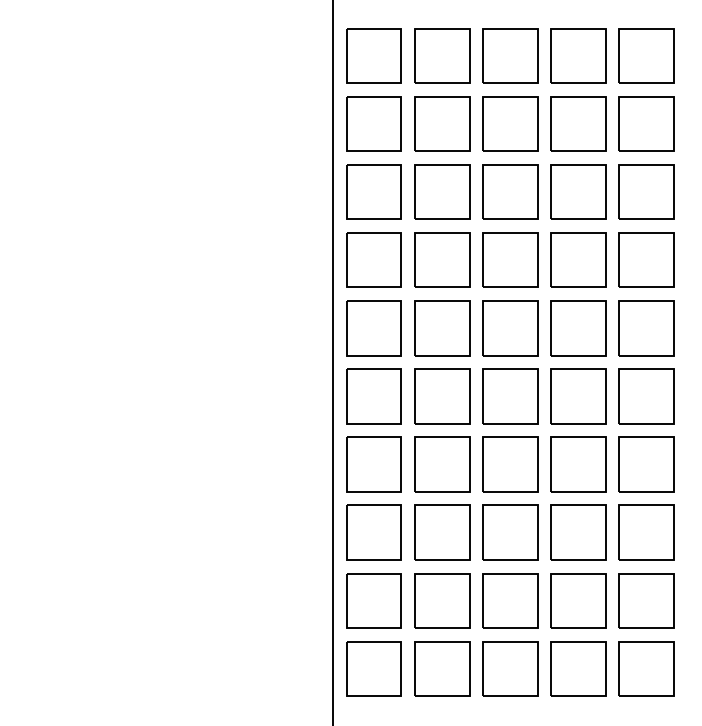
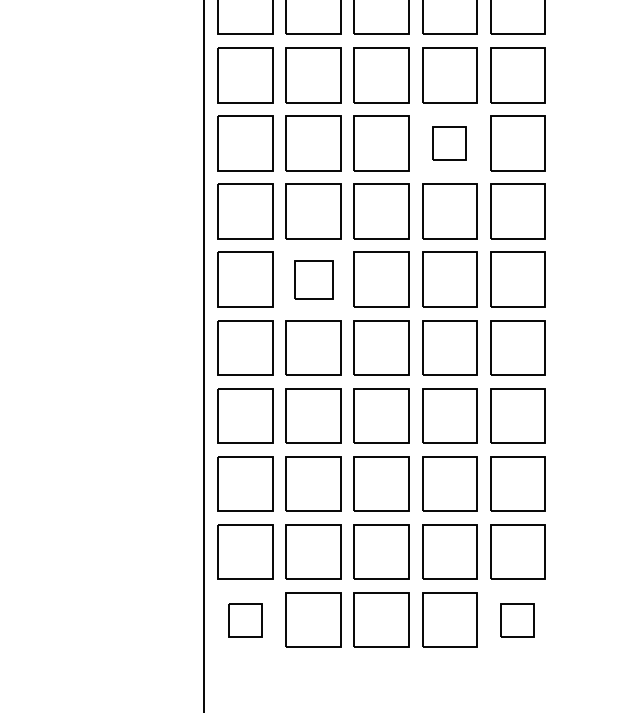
part: (578, 191) -> (449, 142), size x0.6
part: (442, 328) -> (313, 279), size x0.7
part: (373, 668) -> (244, 619), size x0.6
part: (646, 668) -> (517, 619), size x0.6

